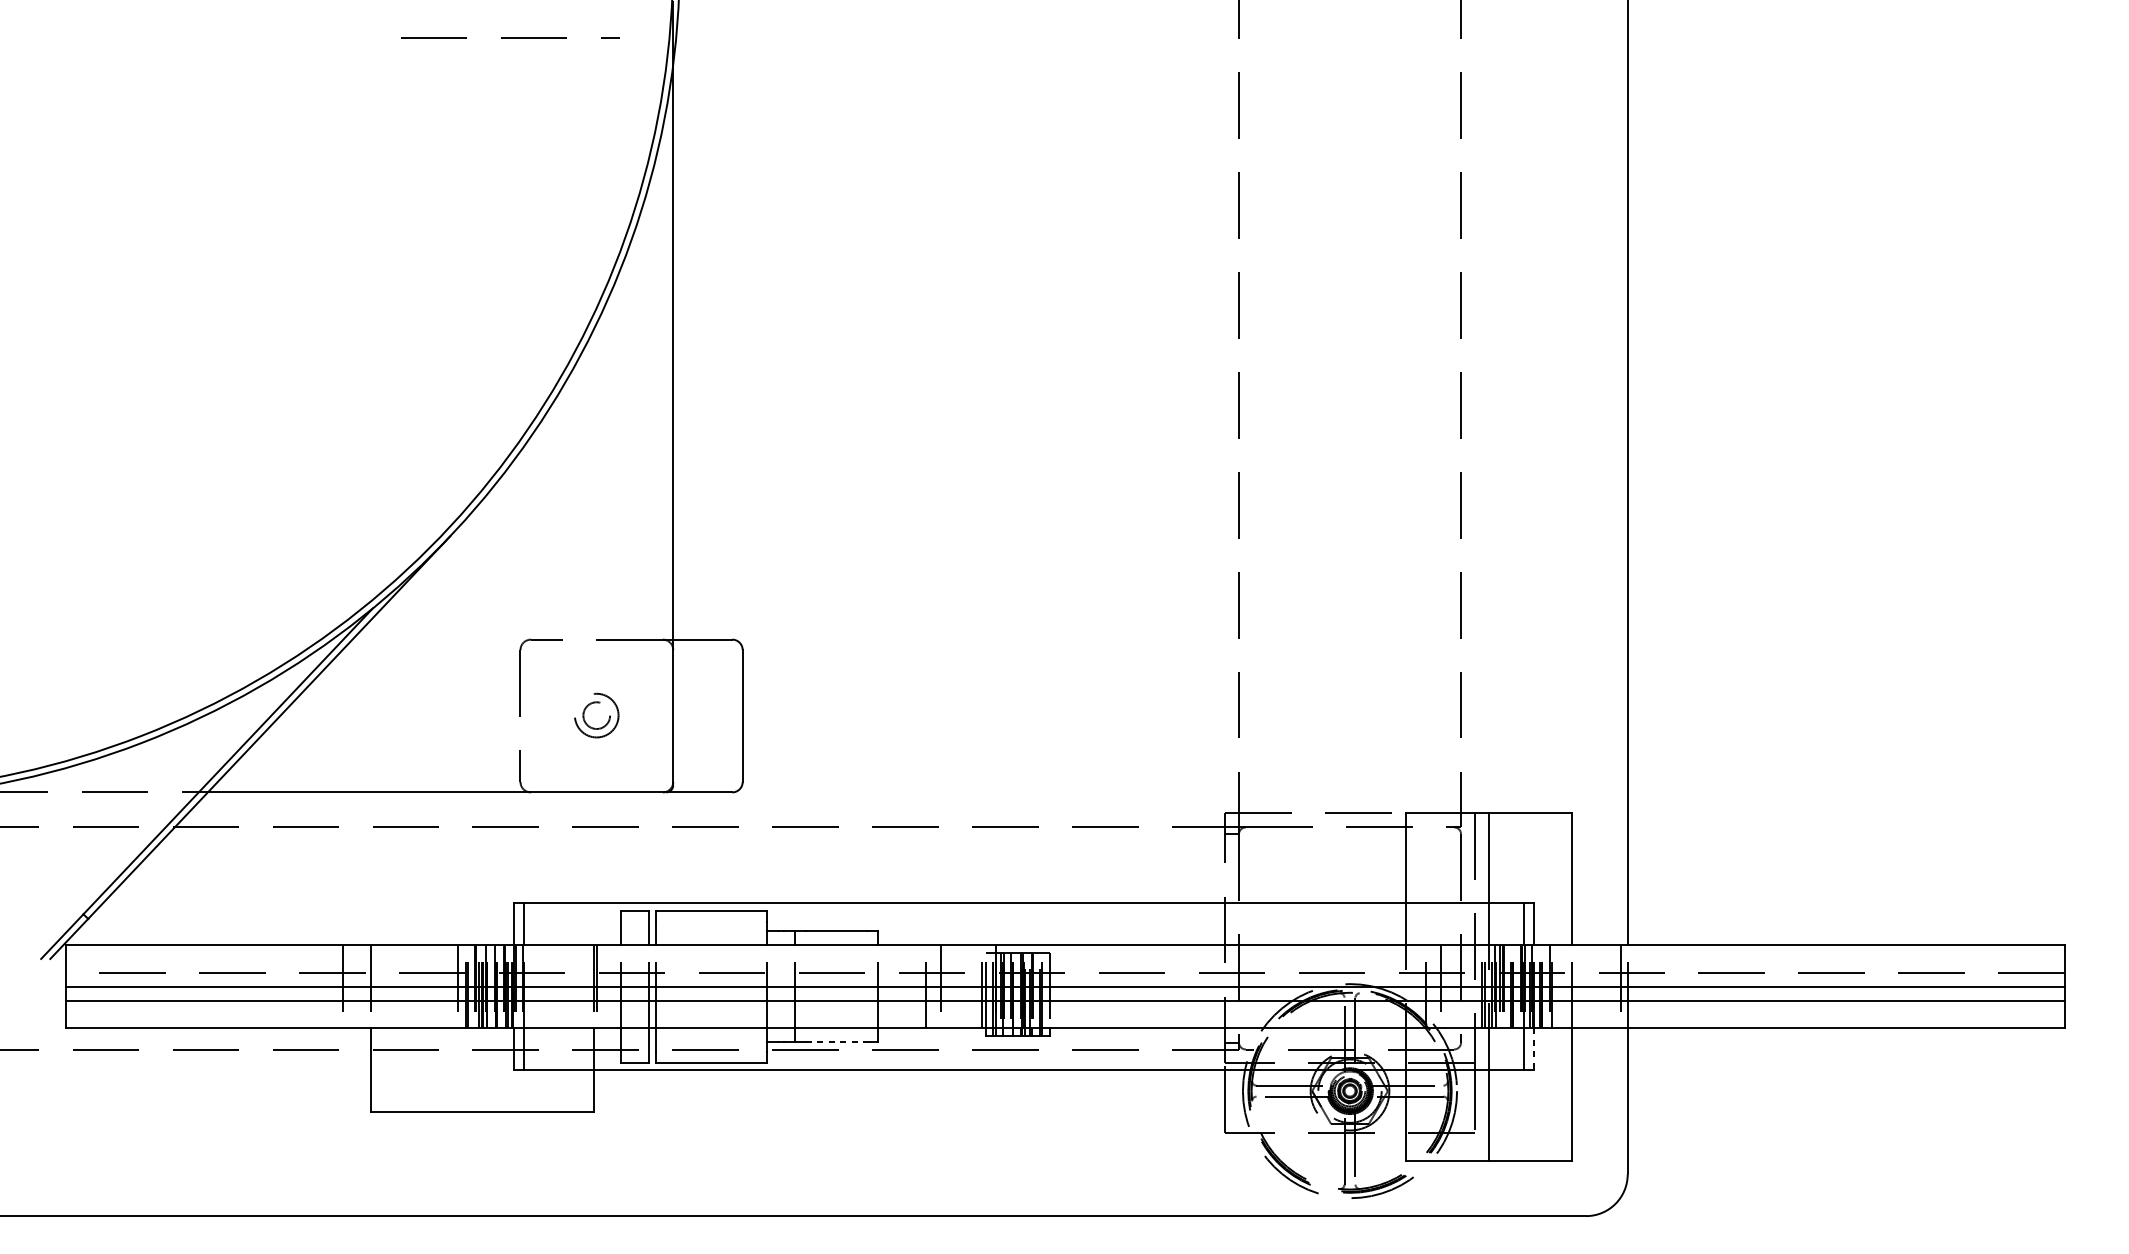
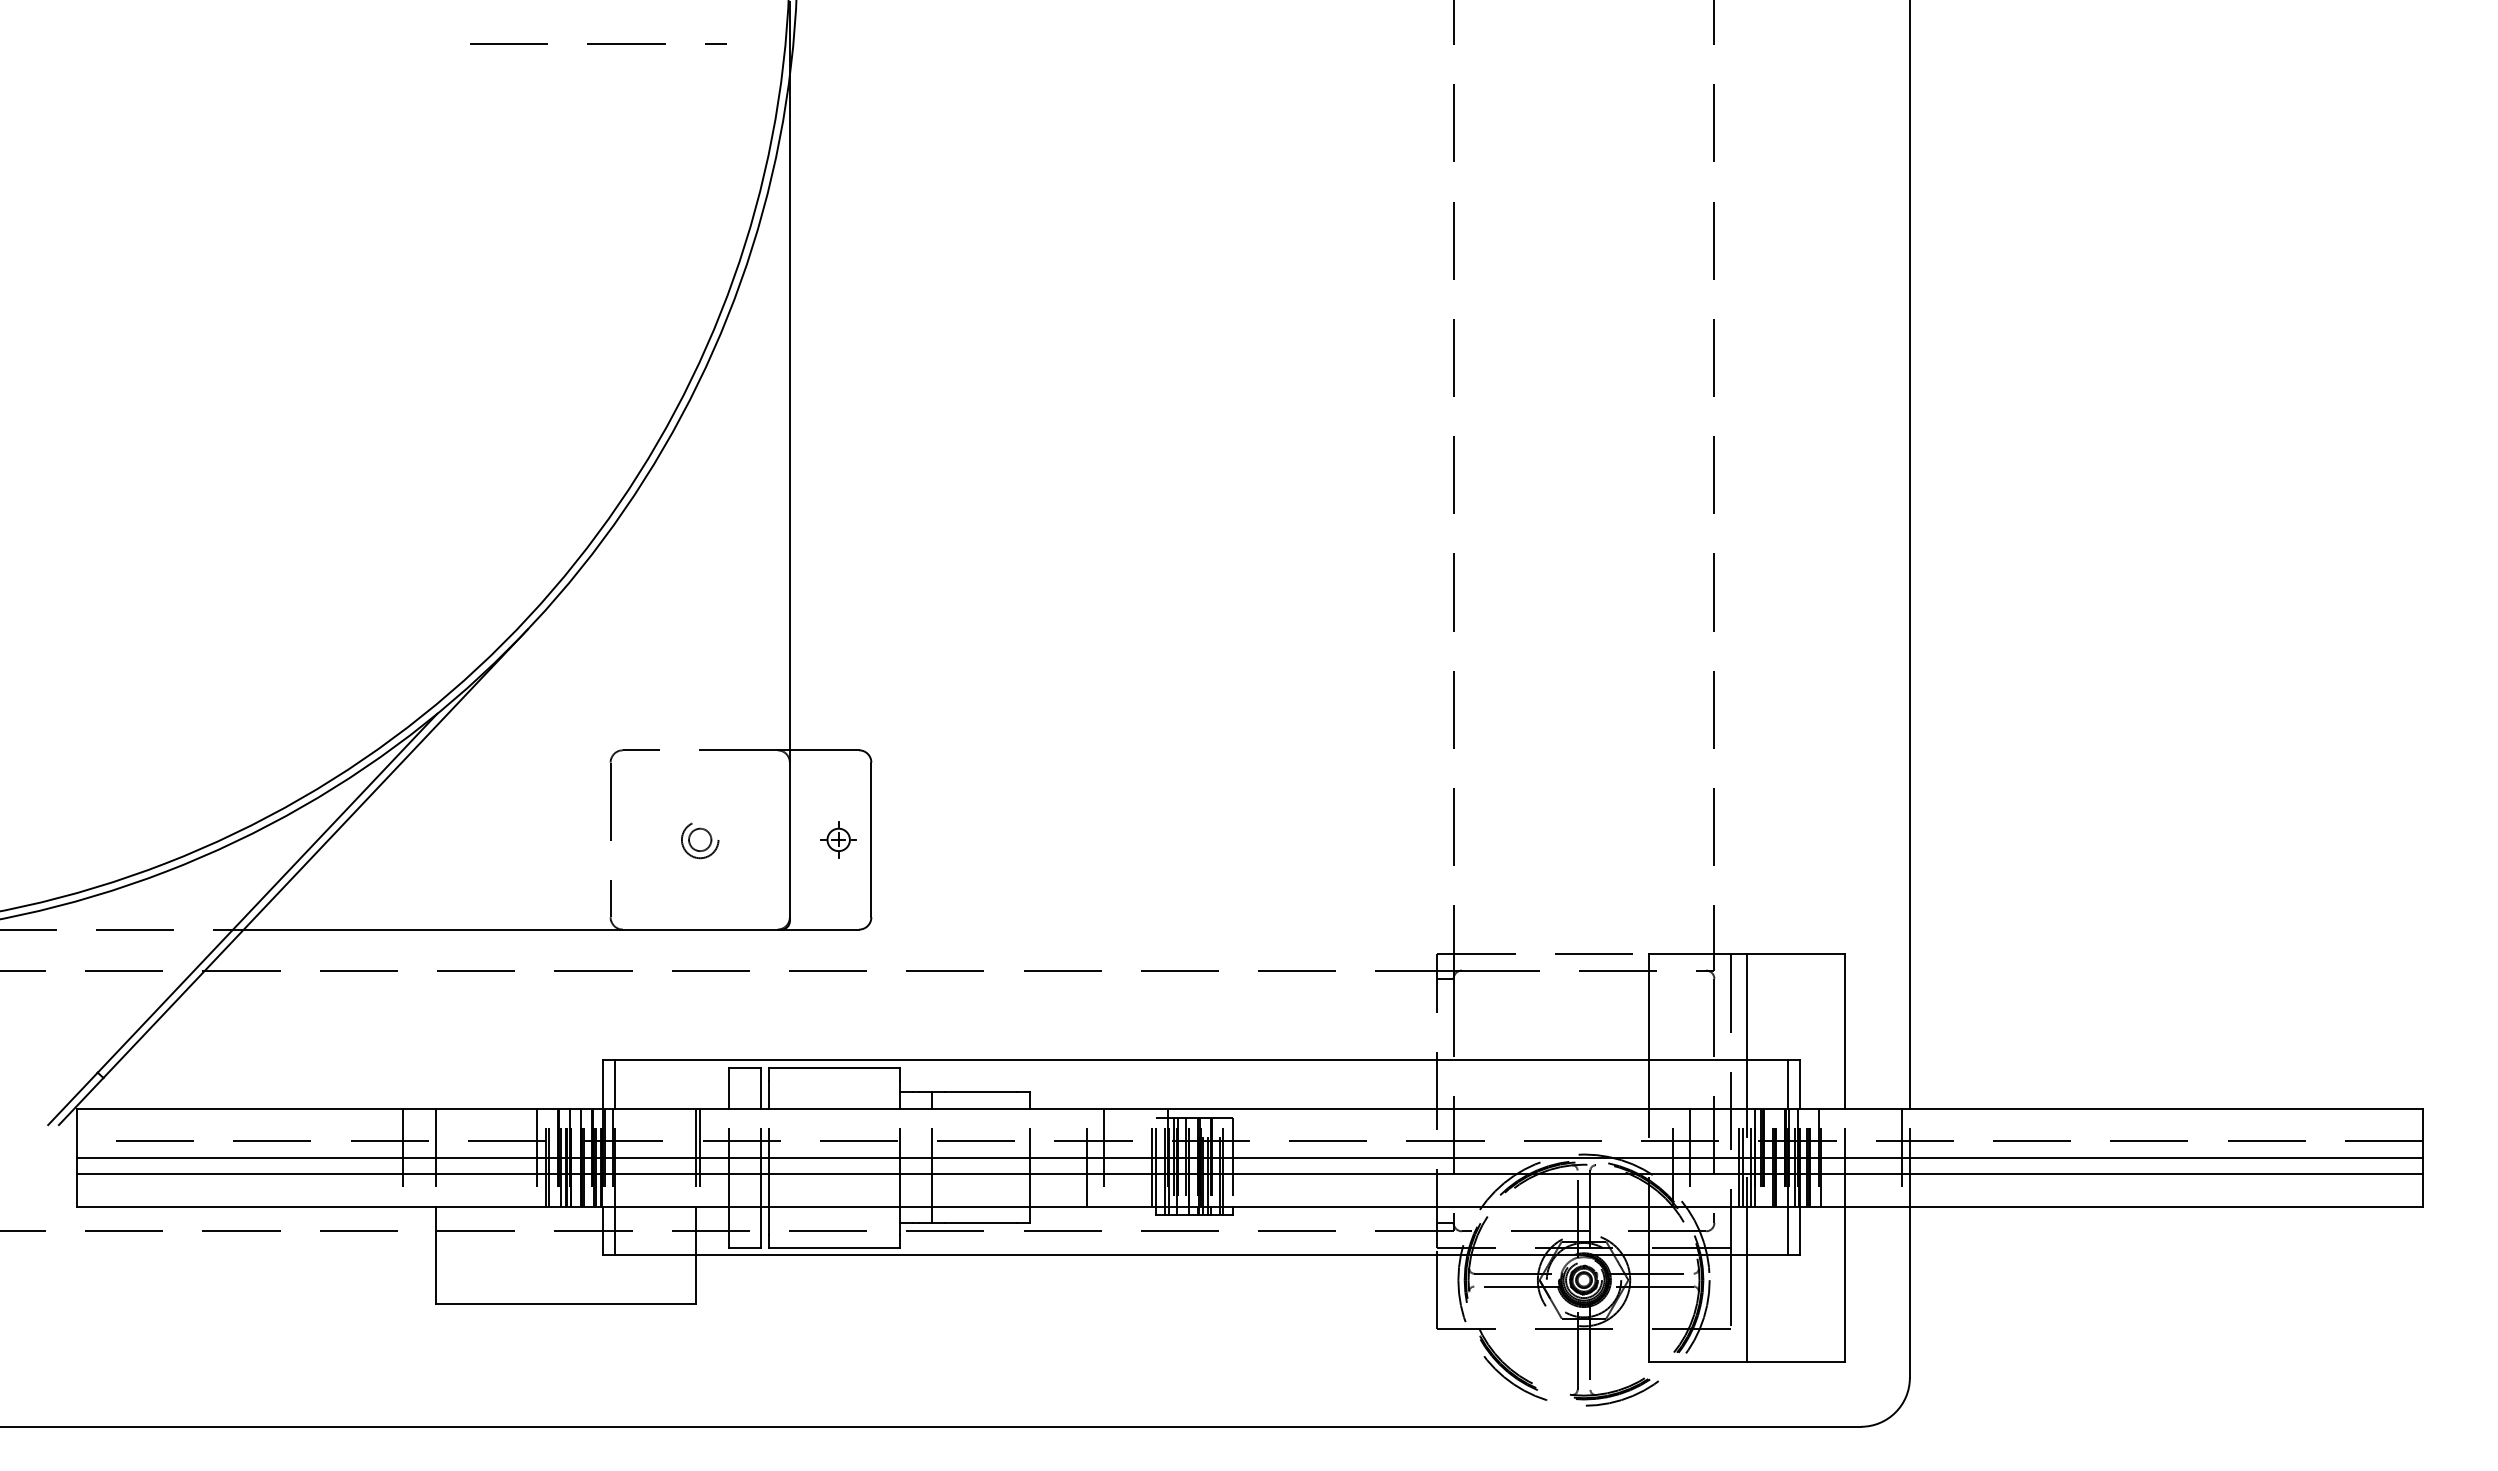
part: (714, 715) -> (838, 839), added
part: (597, 716) -> (700, 840), size x0.71
line: (836, 1042) -> (981, 1222), dashed -> solid
line: (1534, 1049) -> (1800, 1231), dashed -> solid

